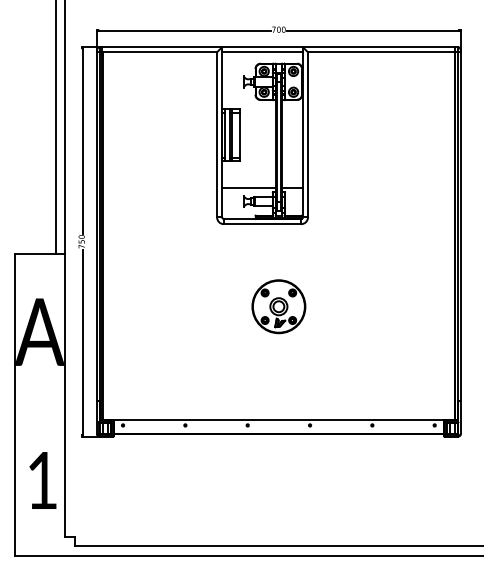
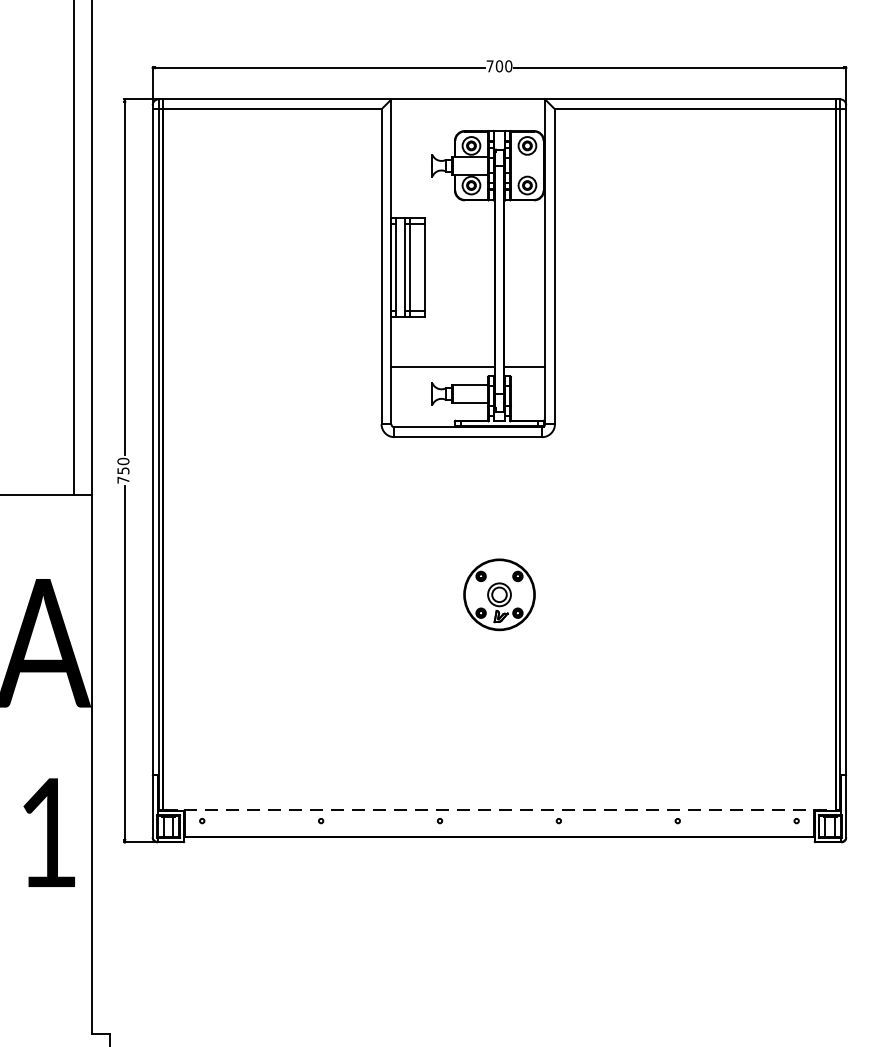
line: (262, 52) -> (468, 109), removed
part: (278, 306) -> (498, 594), size x0.7
line: (279, 419) -> (500, 809), solid -> dashed
text: (42, 480) -> (48, 832), moved

